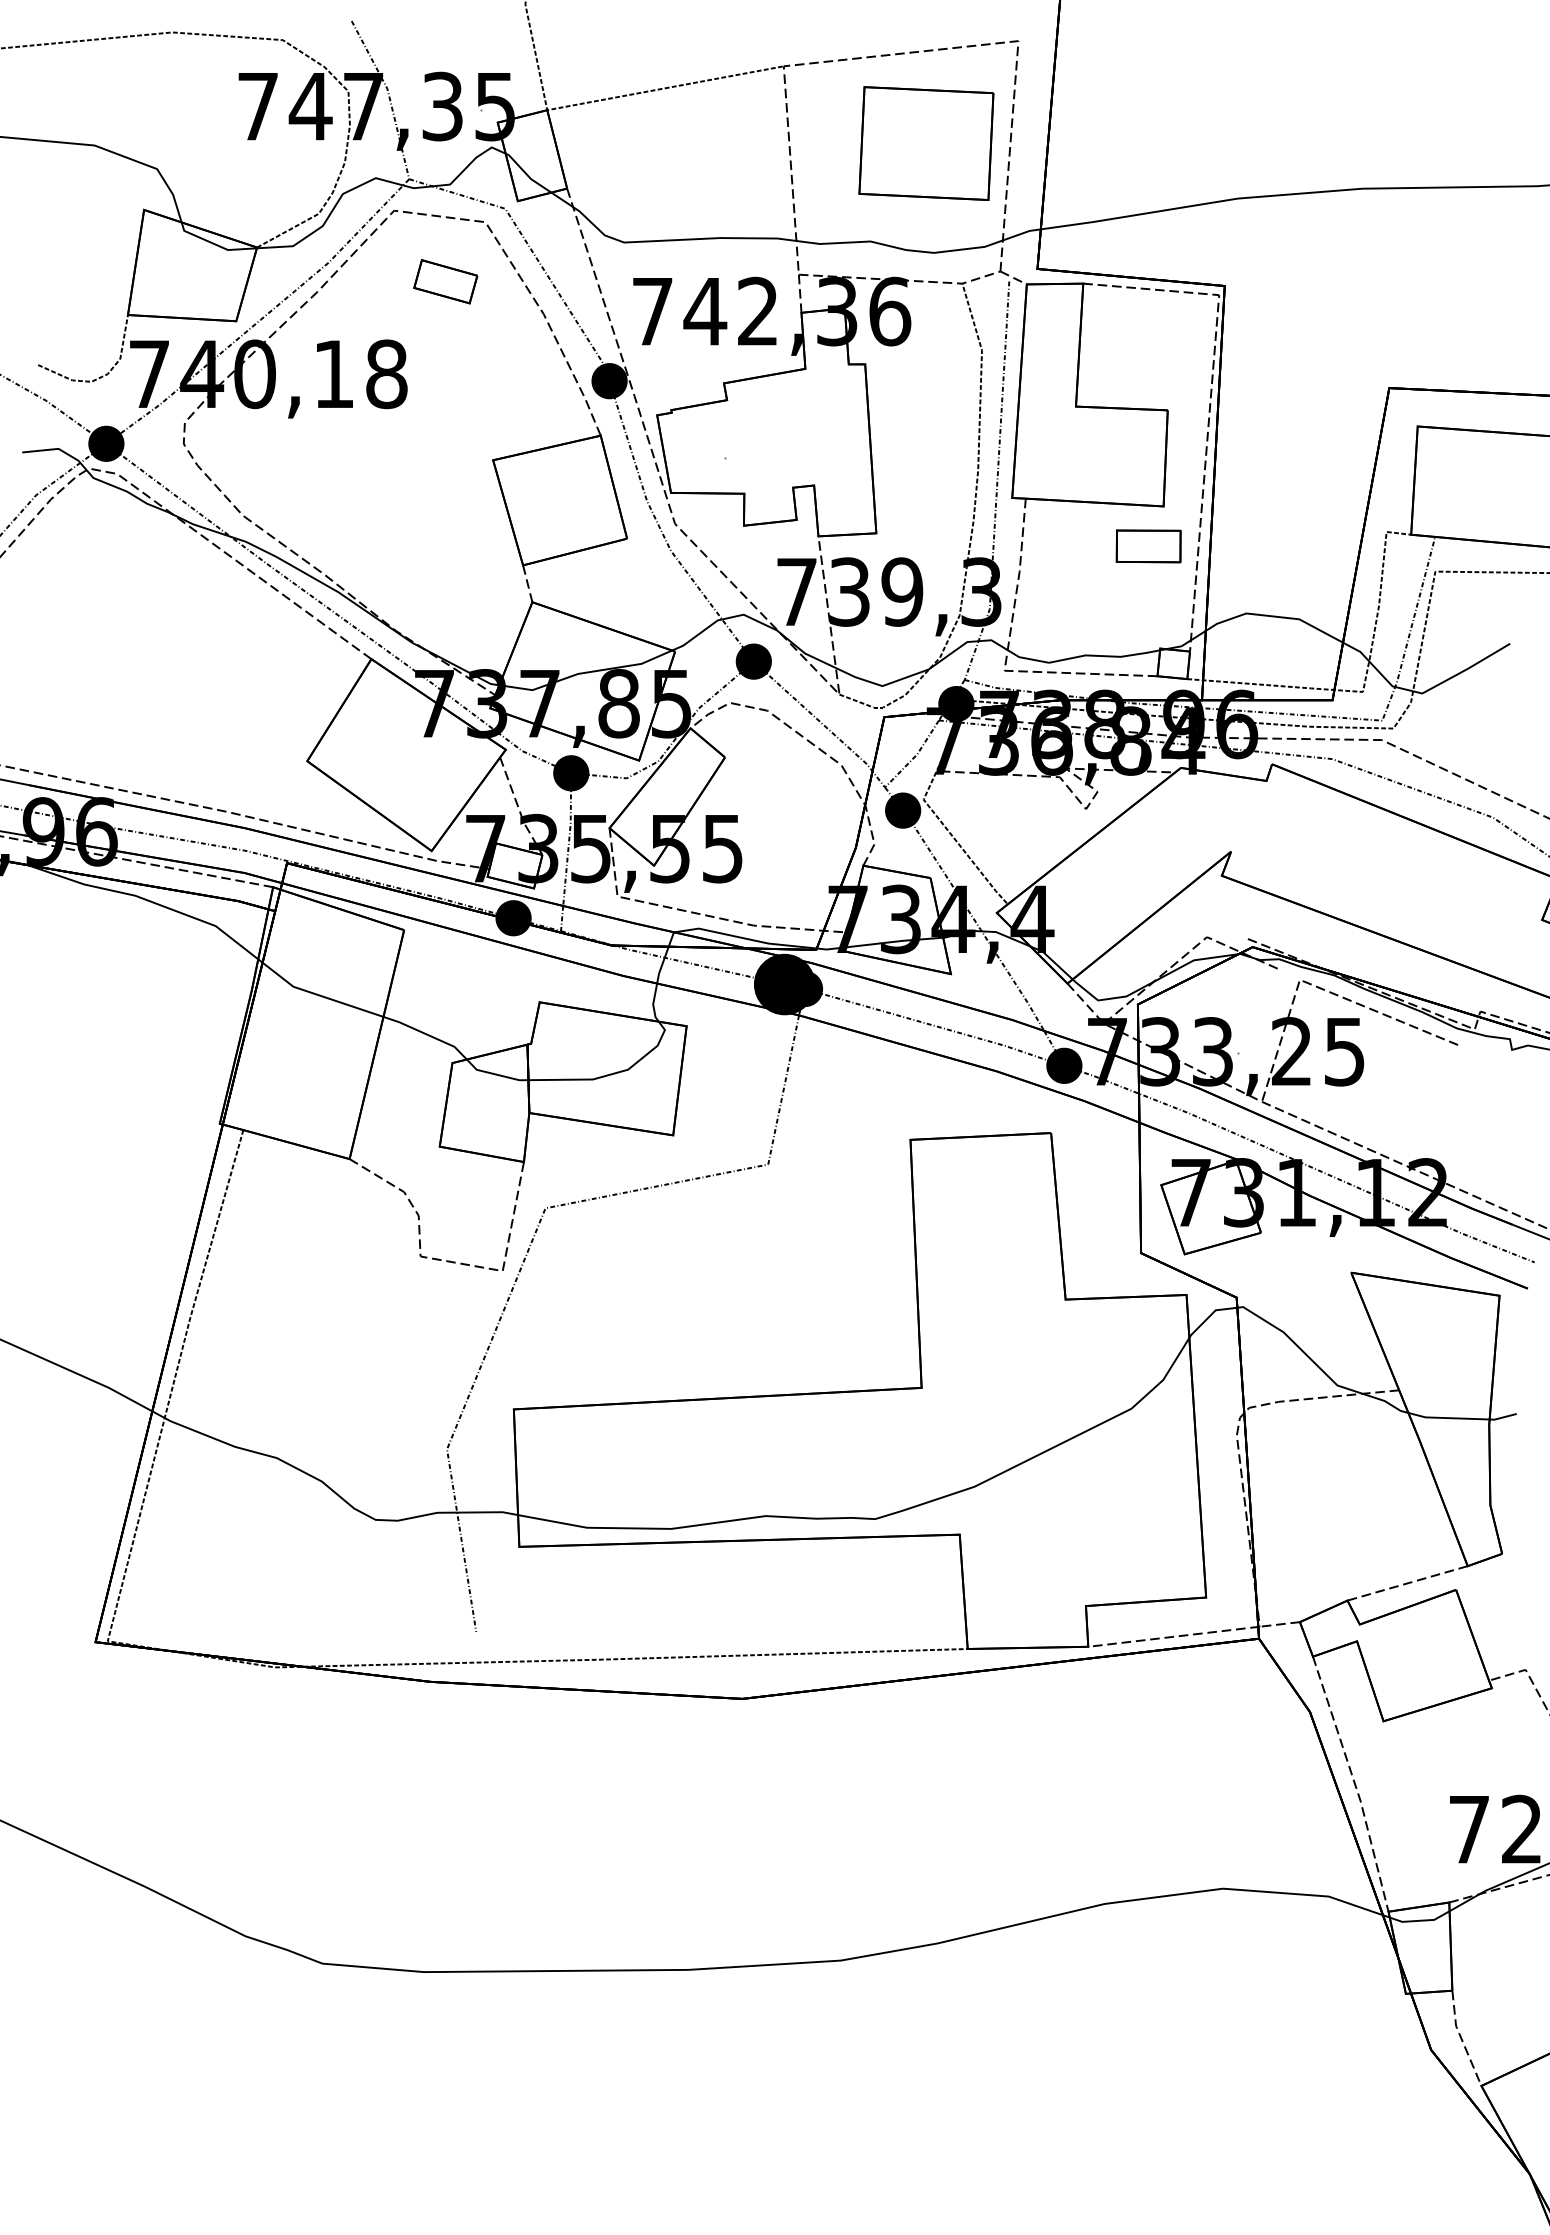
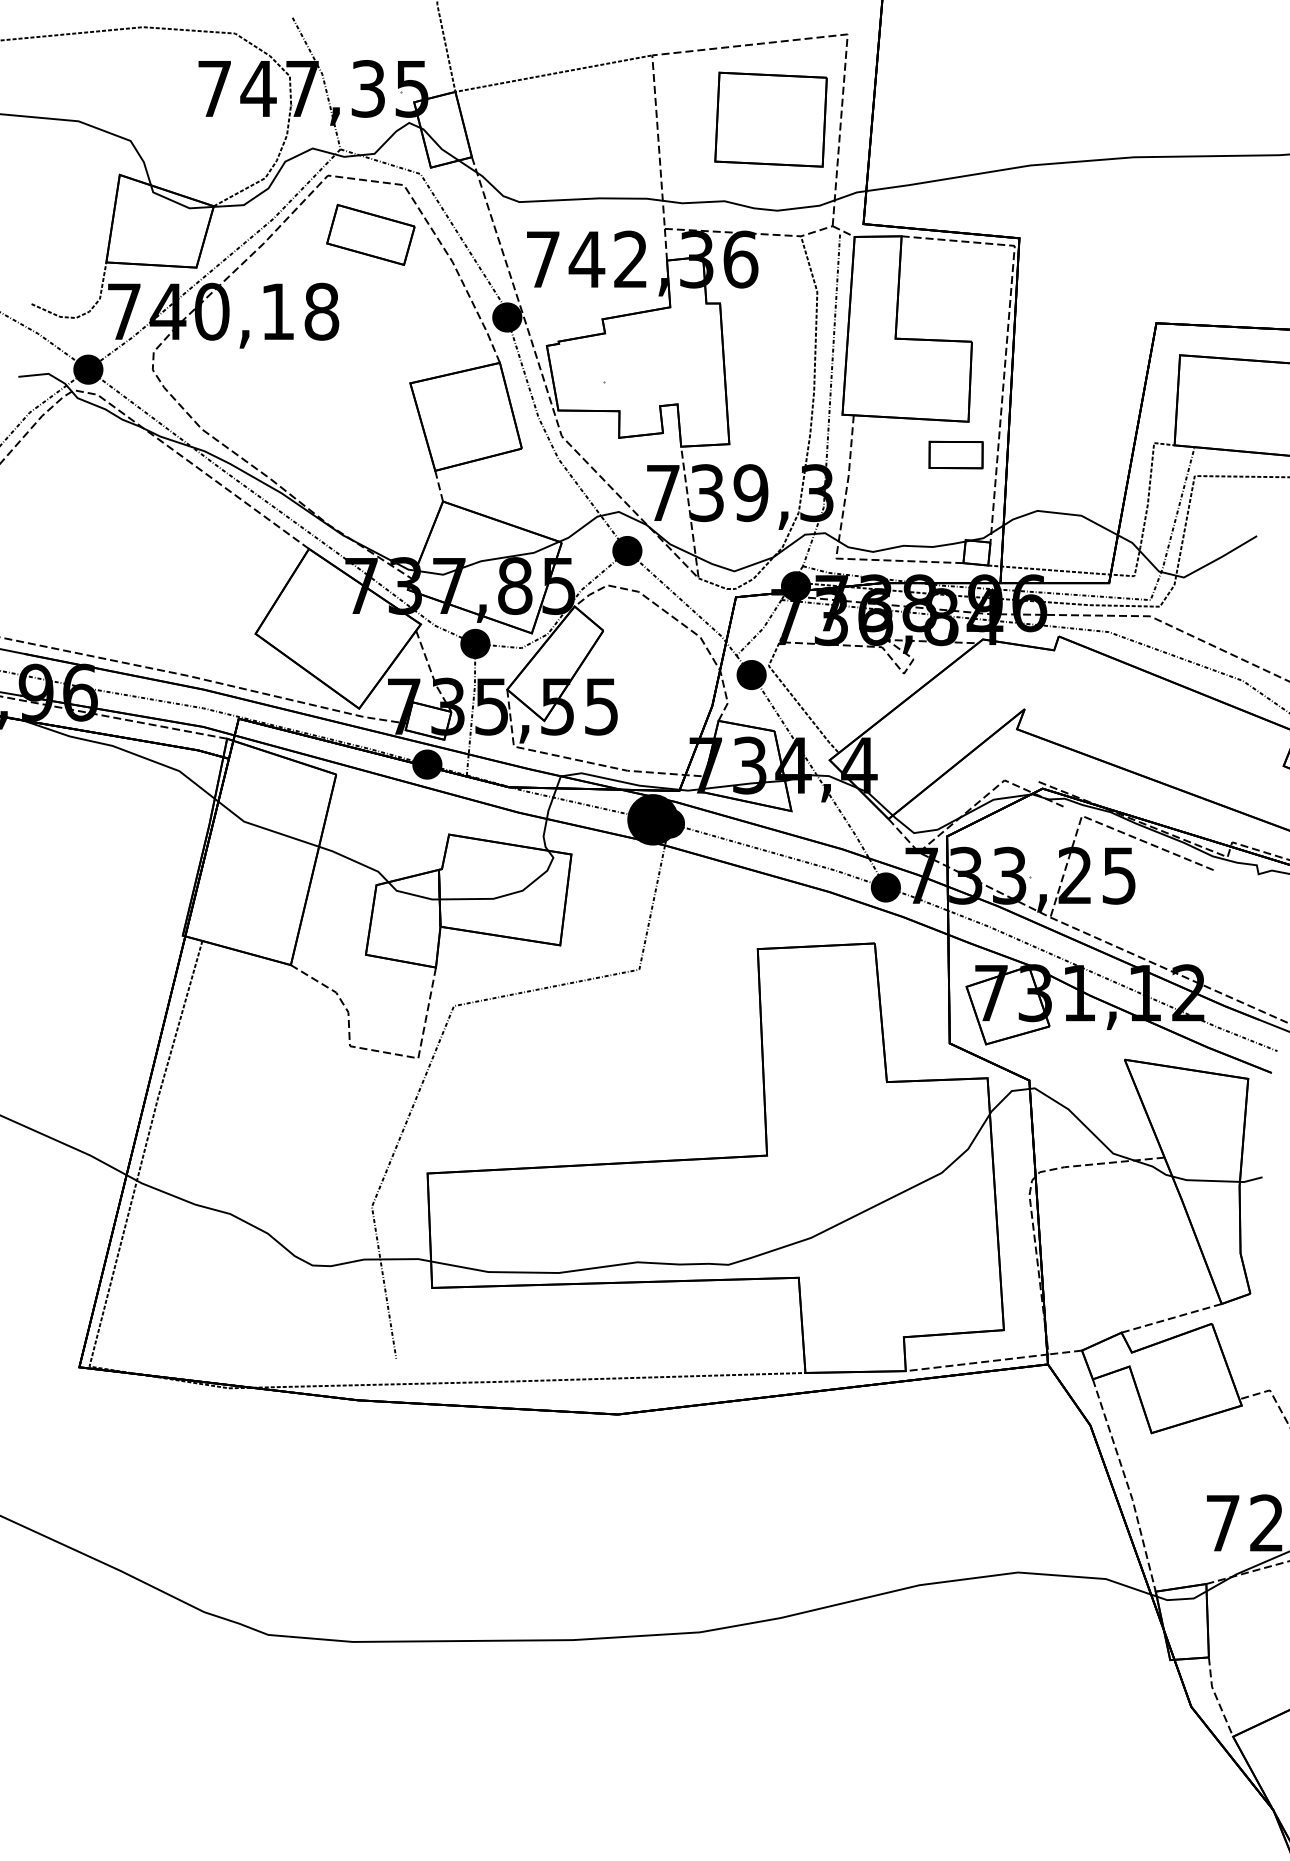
part: (445, 281) -> (370, 234), size x1.67

